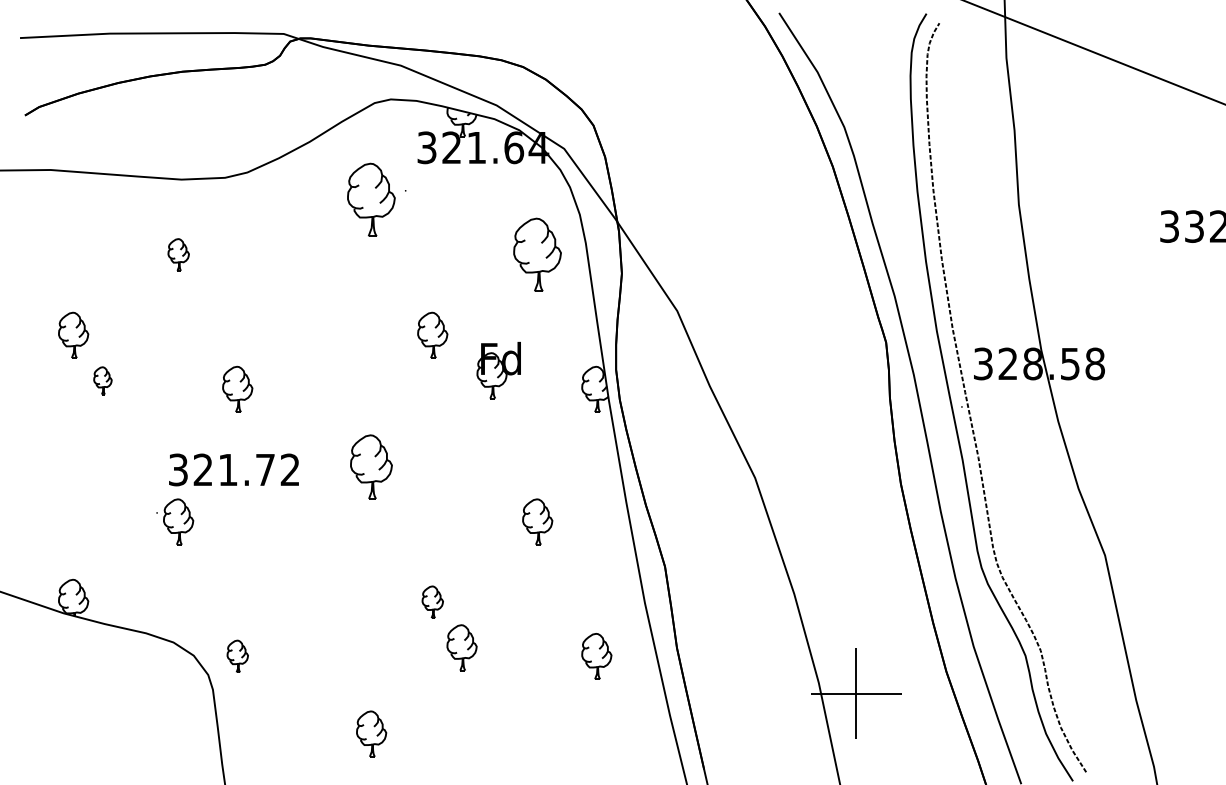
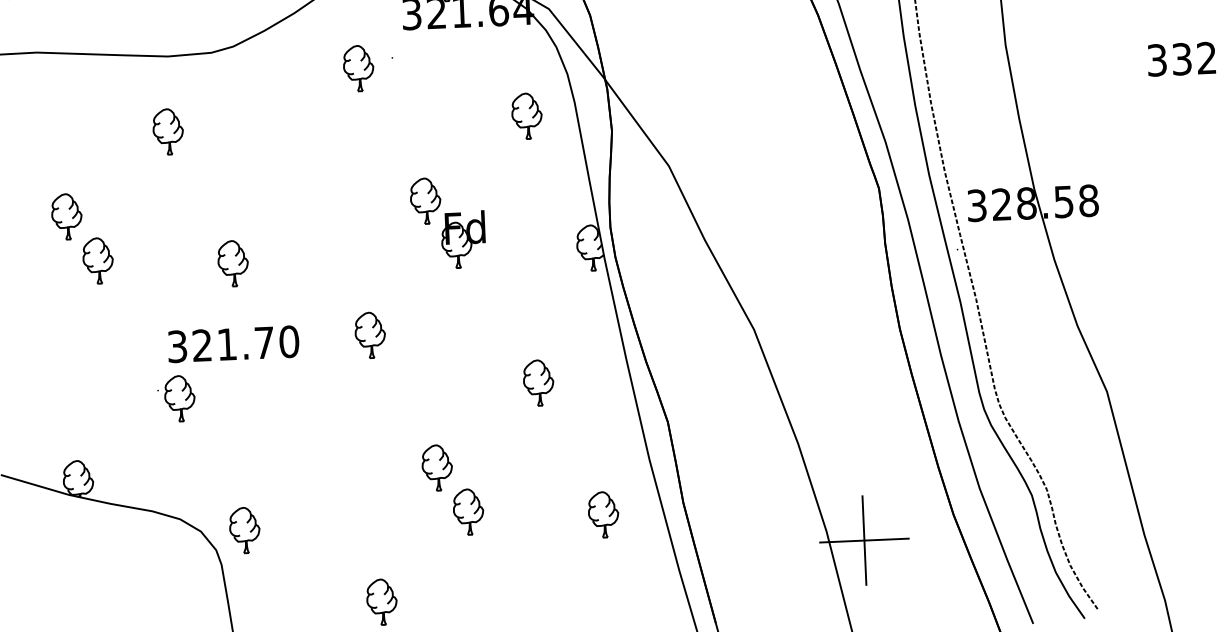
part: (371, 199) -> (358, 68), size x0.62
part: (178, 254) -> (168, 131), size x1.43
part: (537, 254) -> (526, 115), size x0.62
part: (498, 370) -> (463, 239), moved
part: (102, 380) -> (97, 260), size x1.67
part: (371, 466) -> (370, 334), size x0.71
text: (290, 469) -> (289, 341), 321.72 -> 321.70
part: (432, 601) -> (437, 467), size x1.43
part: (237, 656) -> (244, 530), size x1.43

